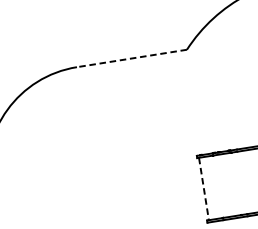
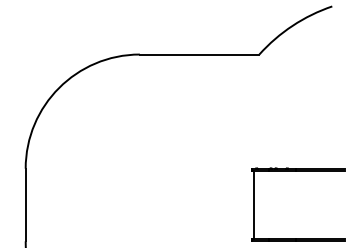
line: (131, 58) -> (199, 54), dashed -> solid
line: (204, 189) -> (254, 205), dashed -> solid

